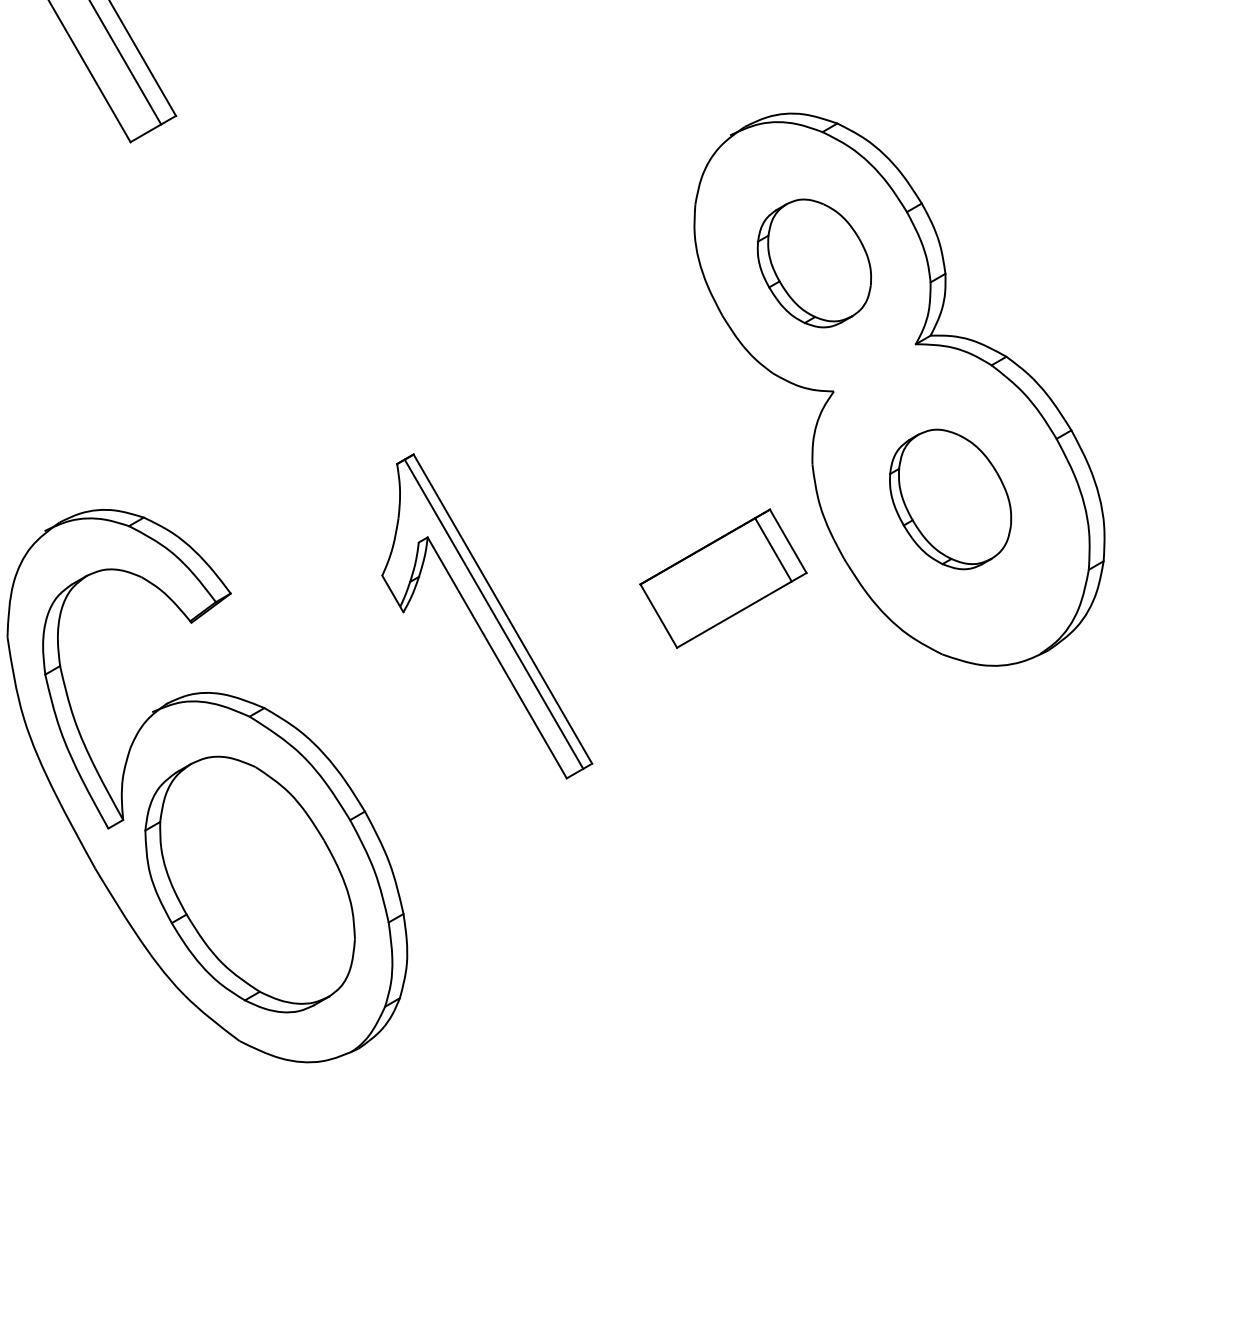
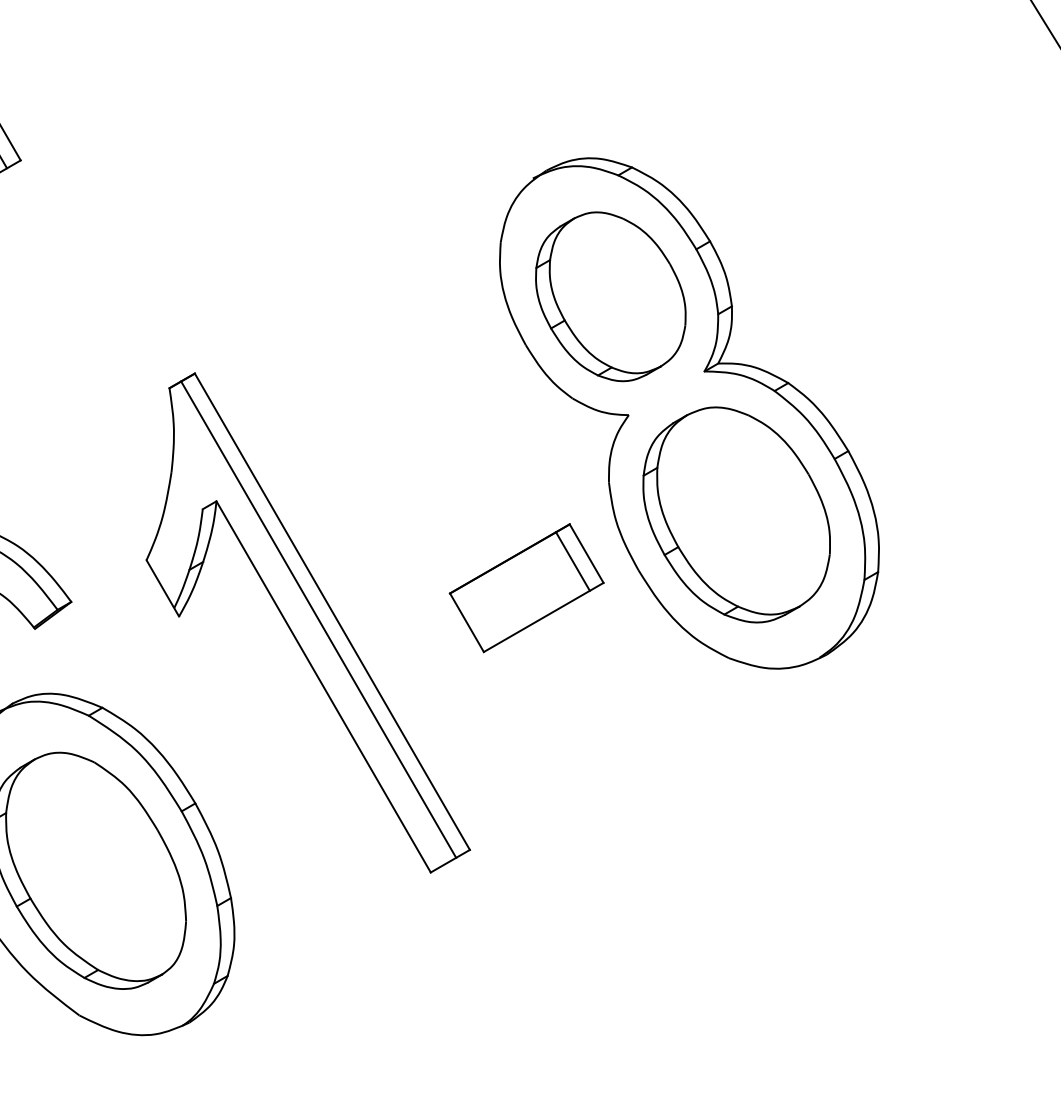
part: (814, 263) -> (610, 296), size x1.43
part: (950, 499) -> (736, 514), size x1.67
part: (487, 616) -> (308, 623), size x1.67

